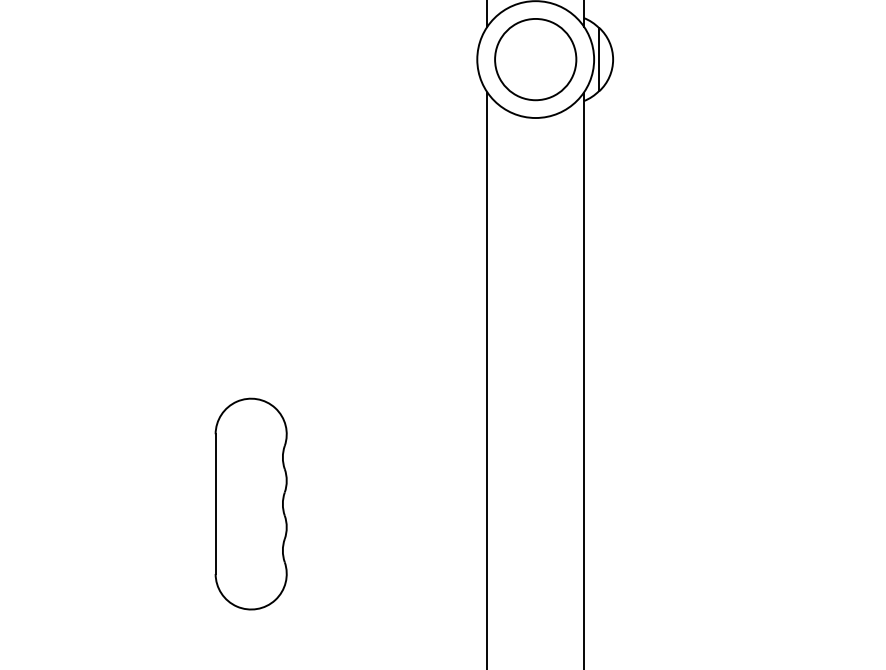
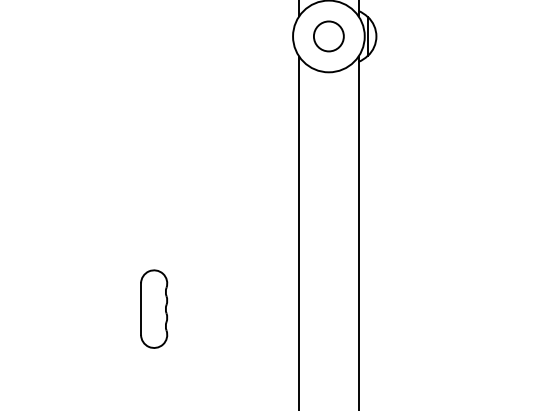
circle: (535, 59) -> (328, 36), size x0.6
part: (249, 502) -> (153, 308), size x0.6

